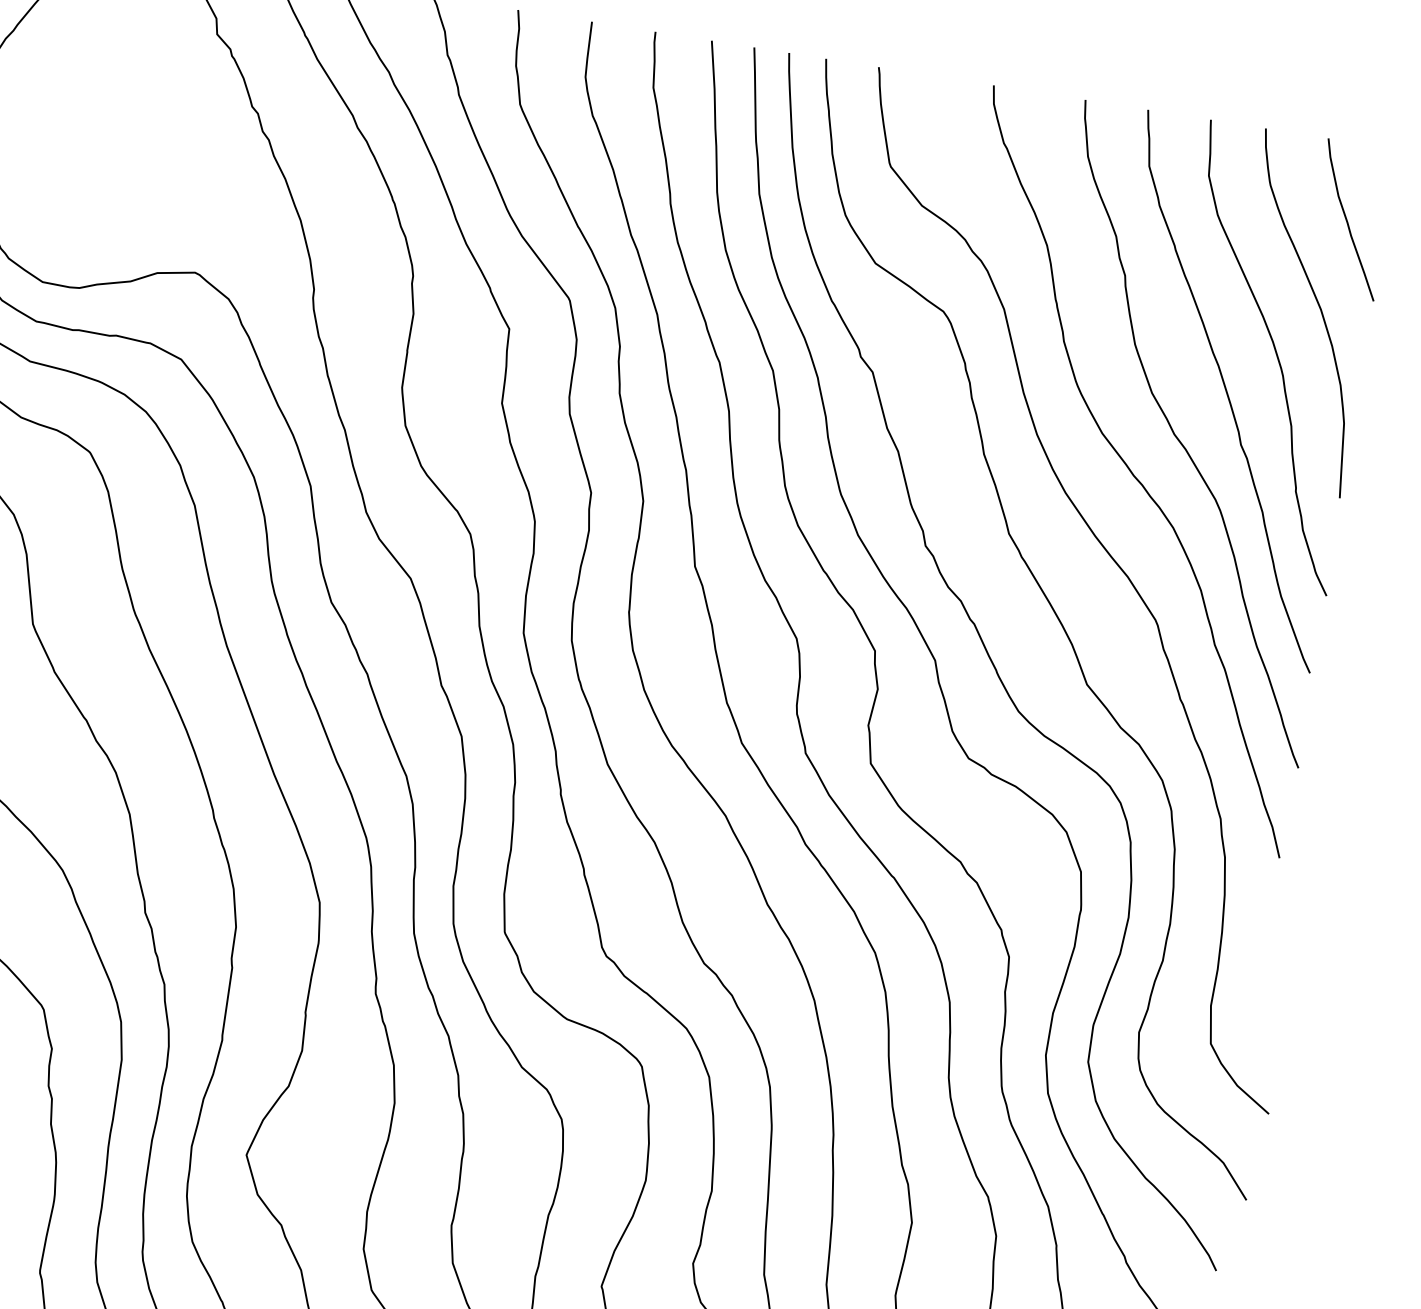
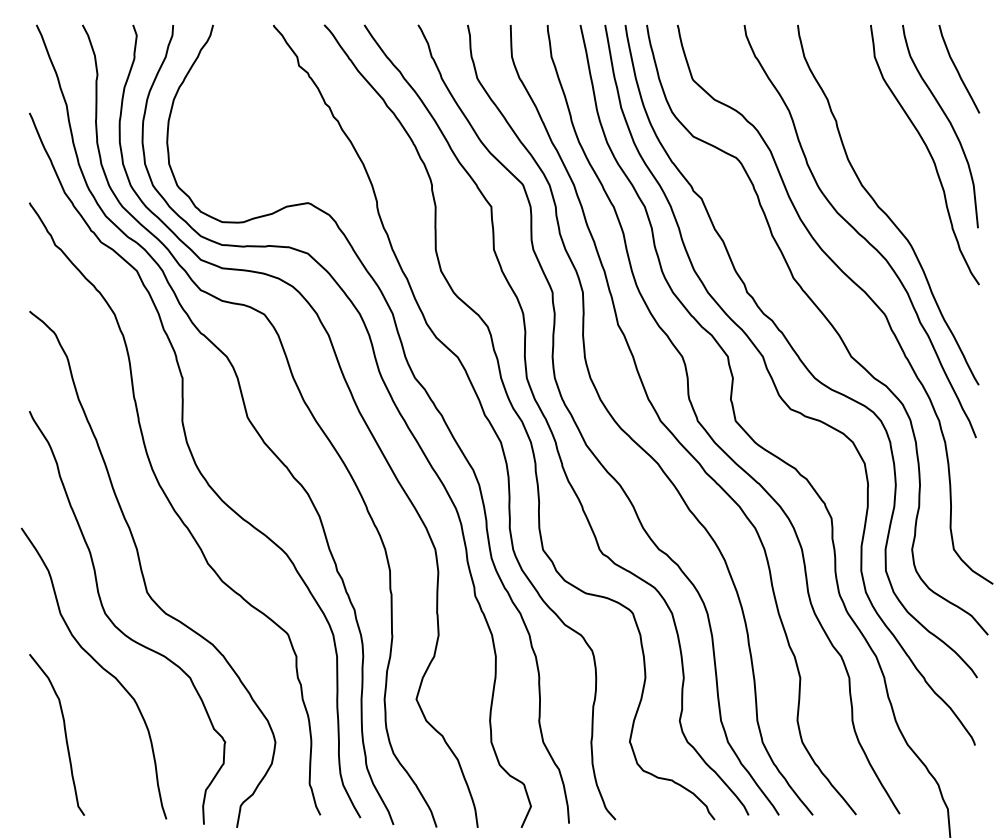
curve: (1227, 391) -> (904, 177), removed

